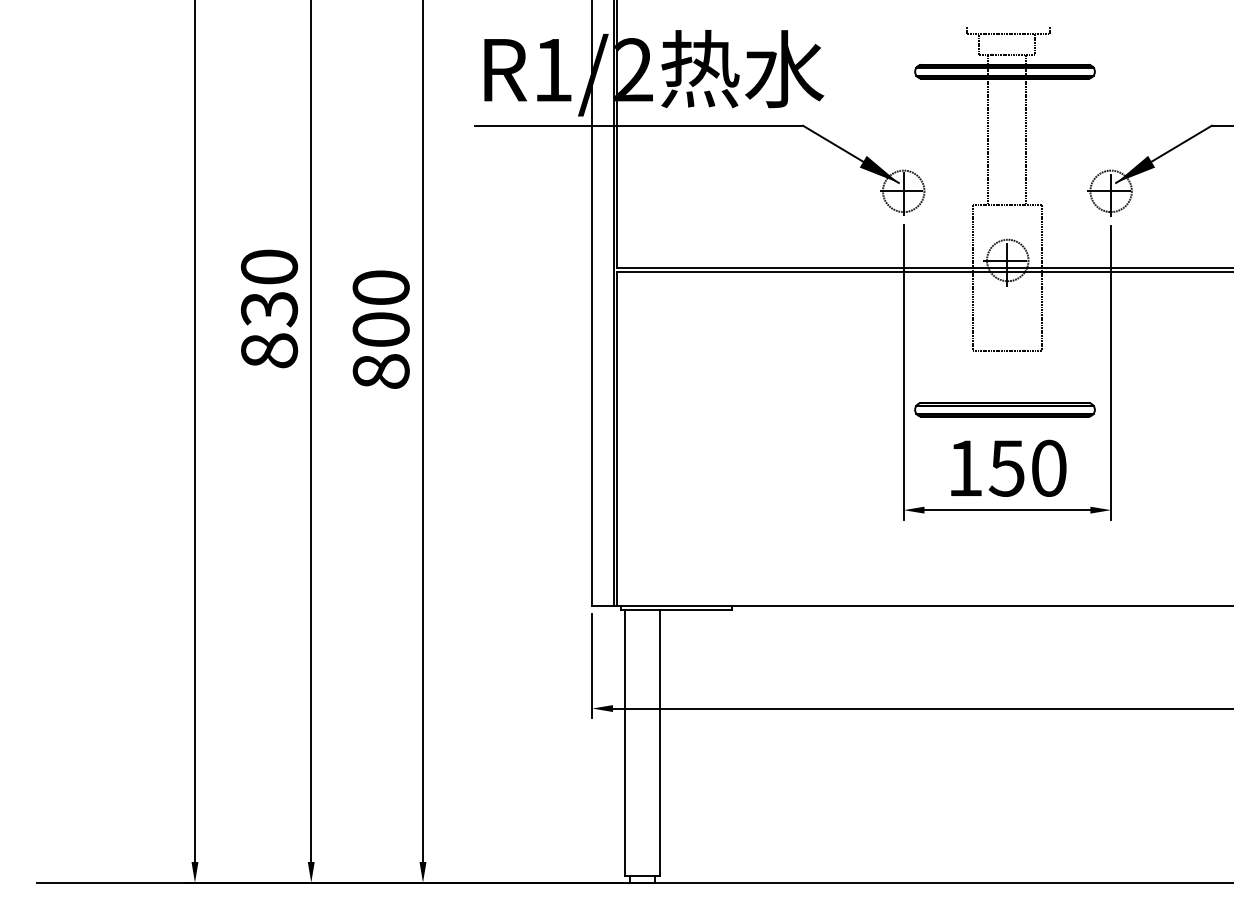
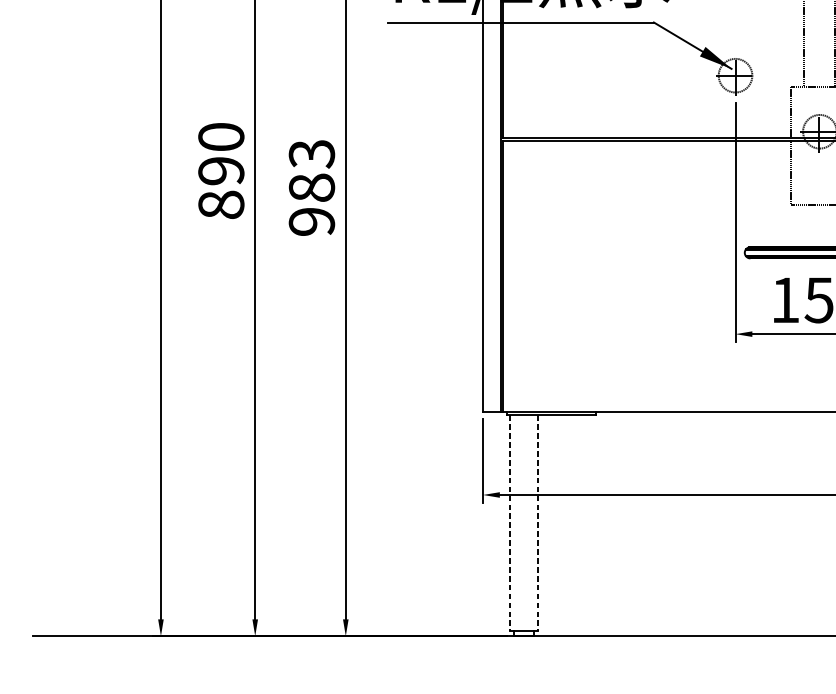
text: (269, 309) -> (221, 171), 830 -> 890
text: (380, 329) -> (311, 187), 800 -> 983
line: (625, 743) -> (509, 523), solid -> dashed
line: (660, 743) -> (538, 523), solid -> dashed

